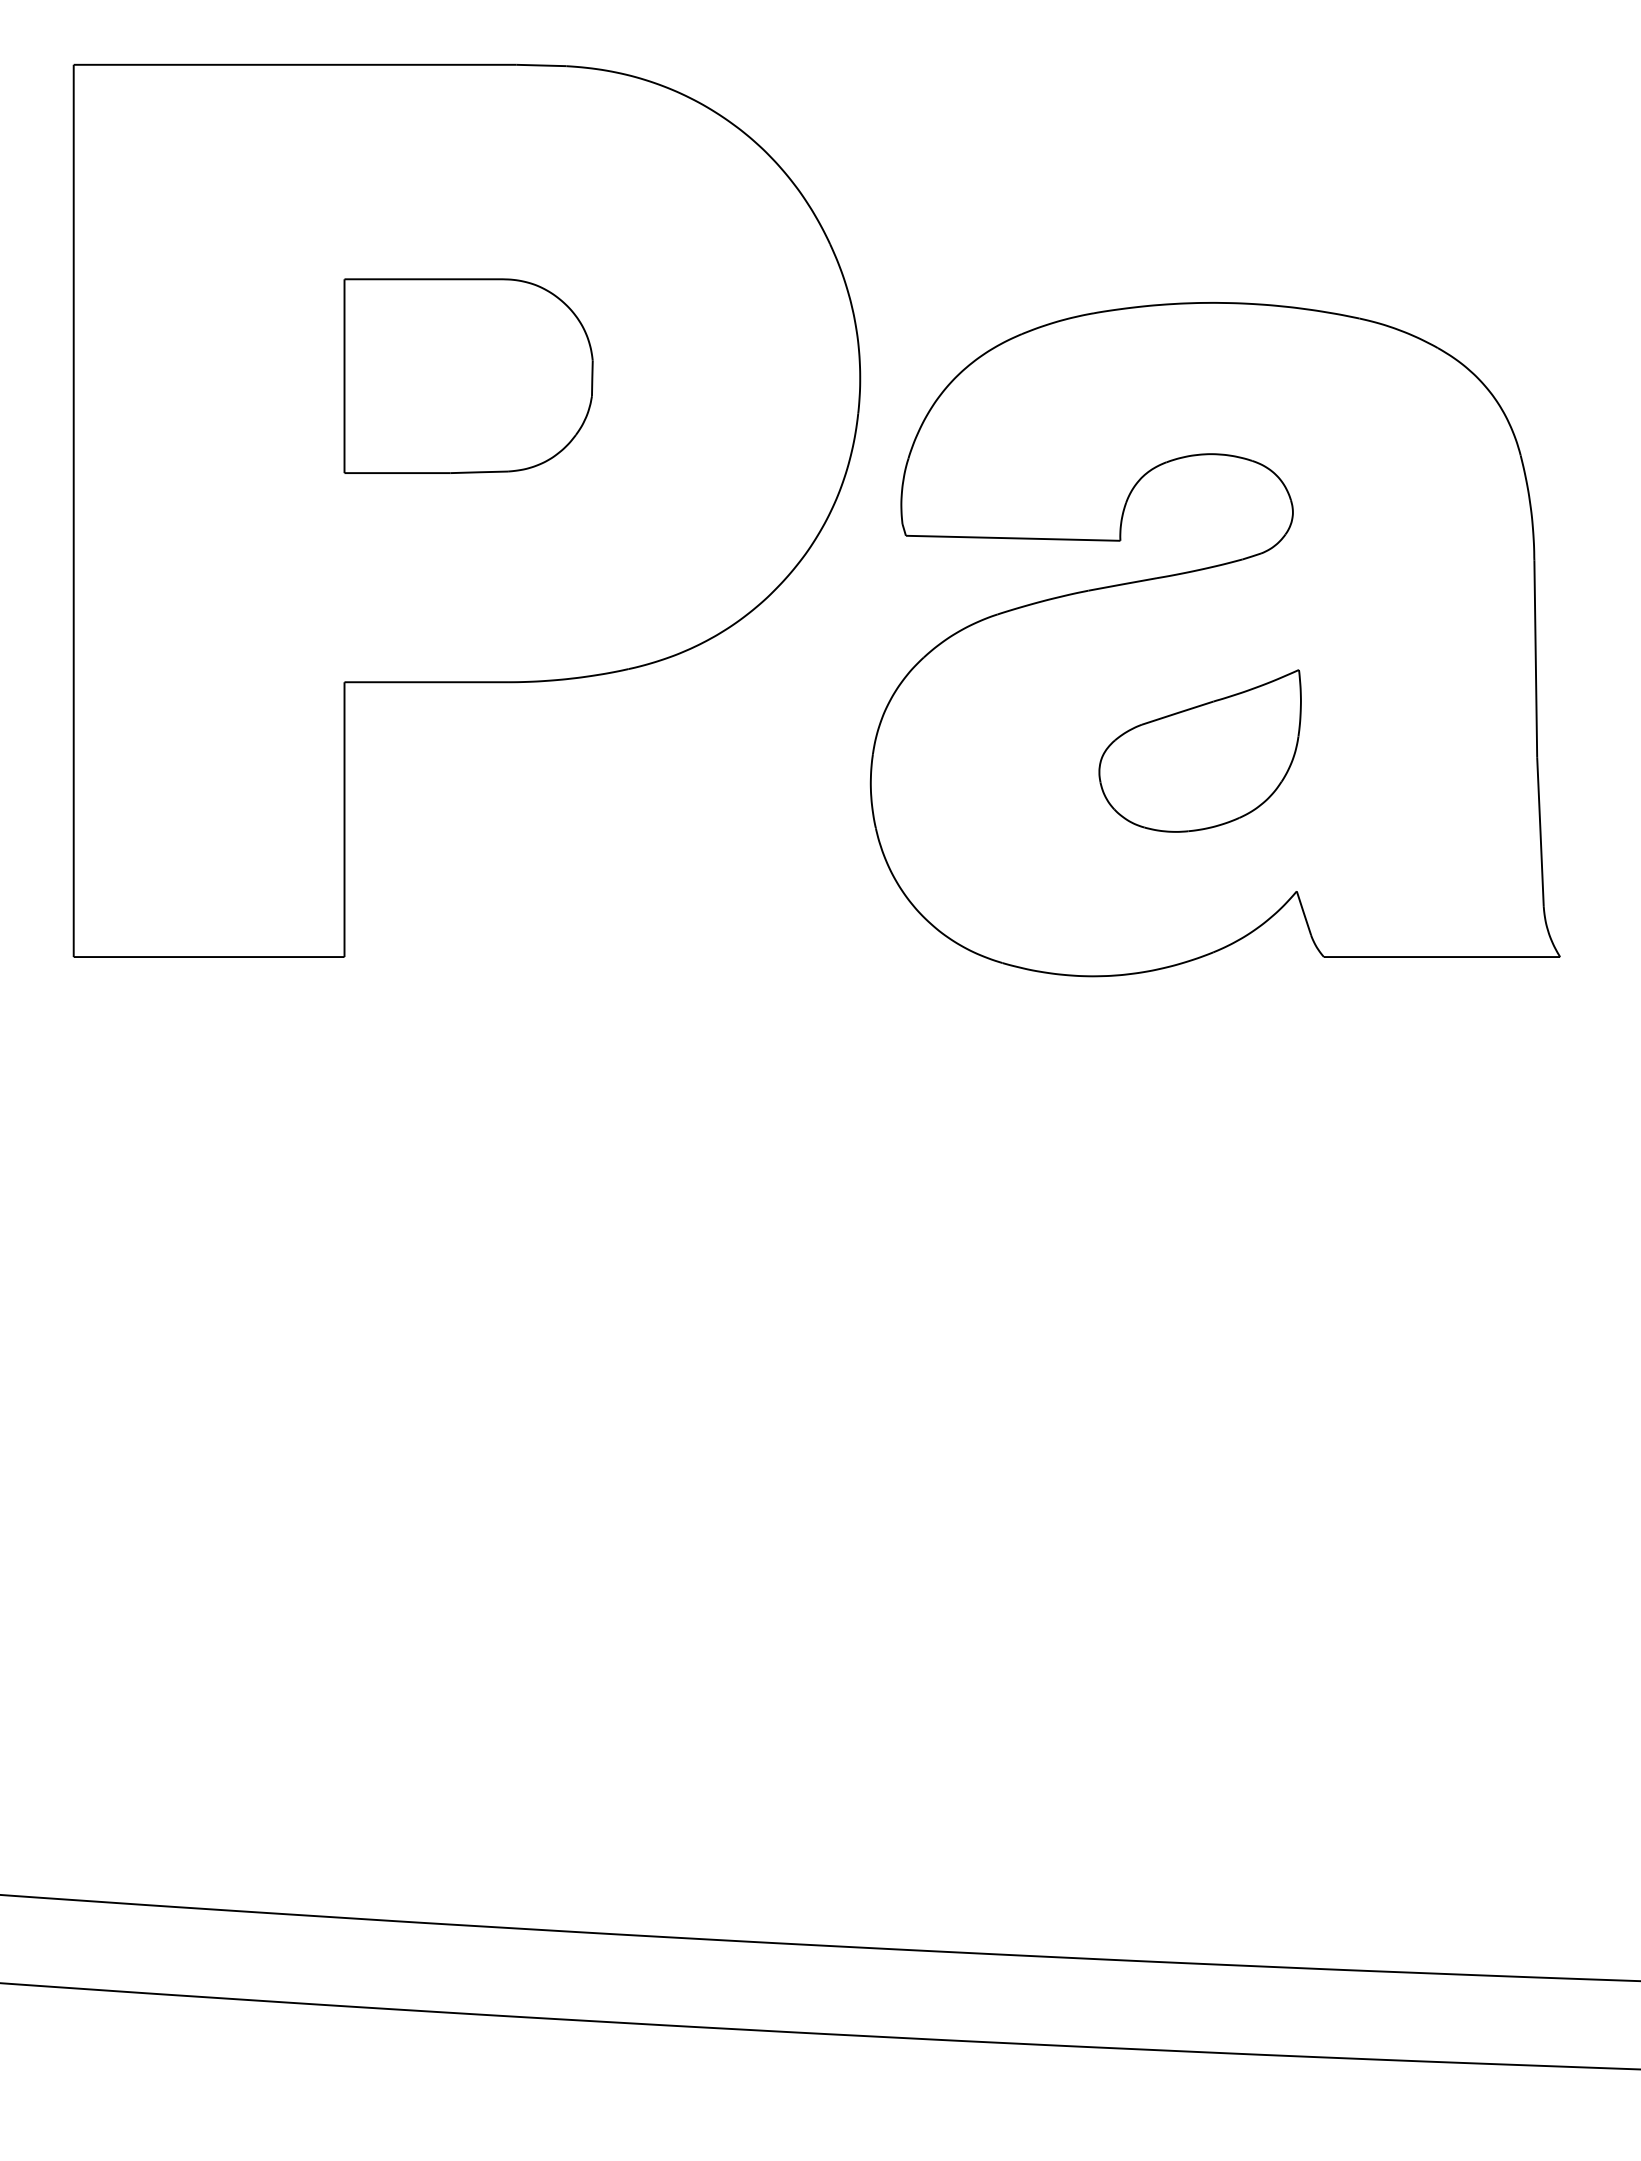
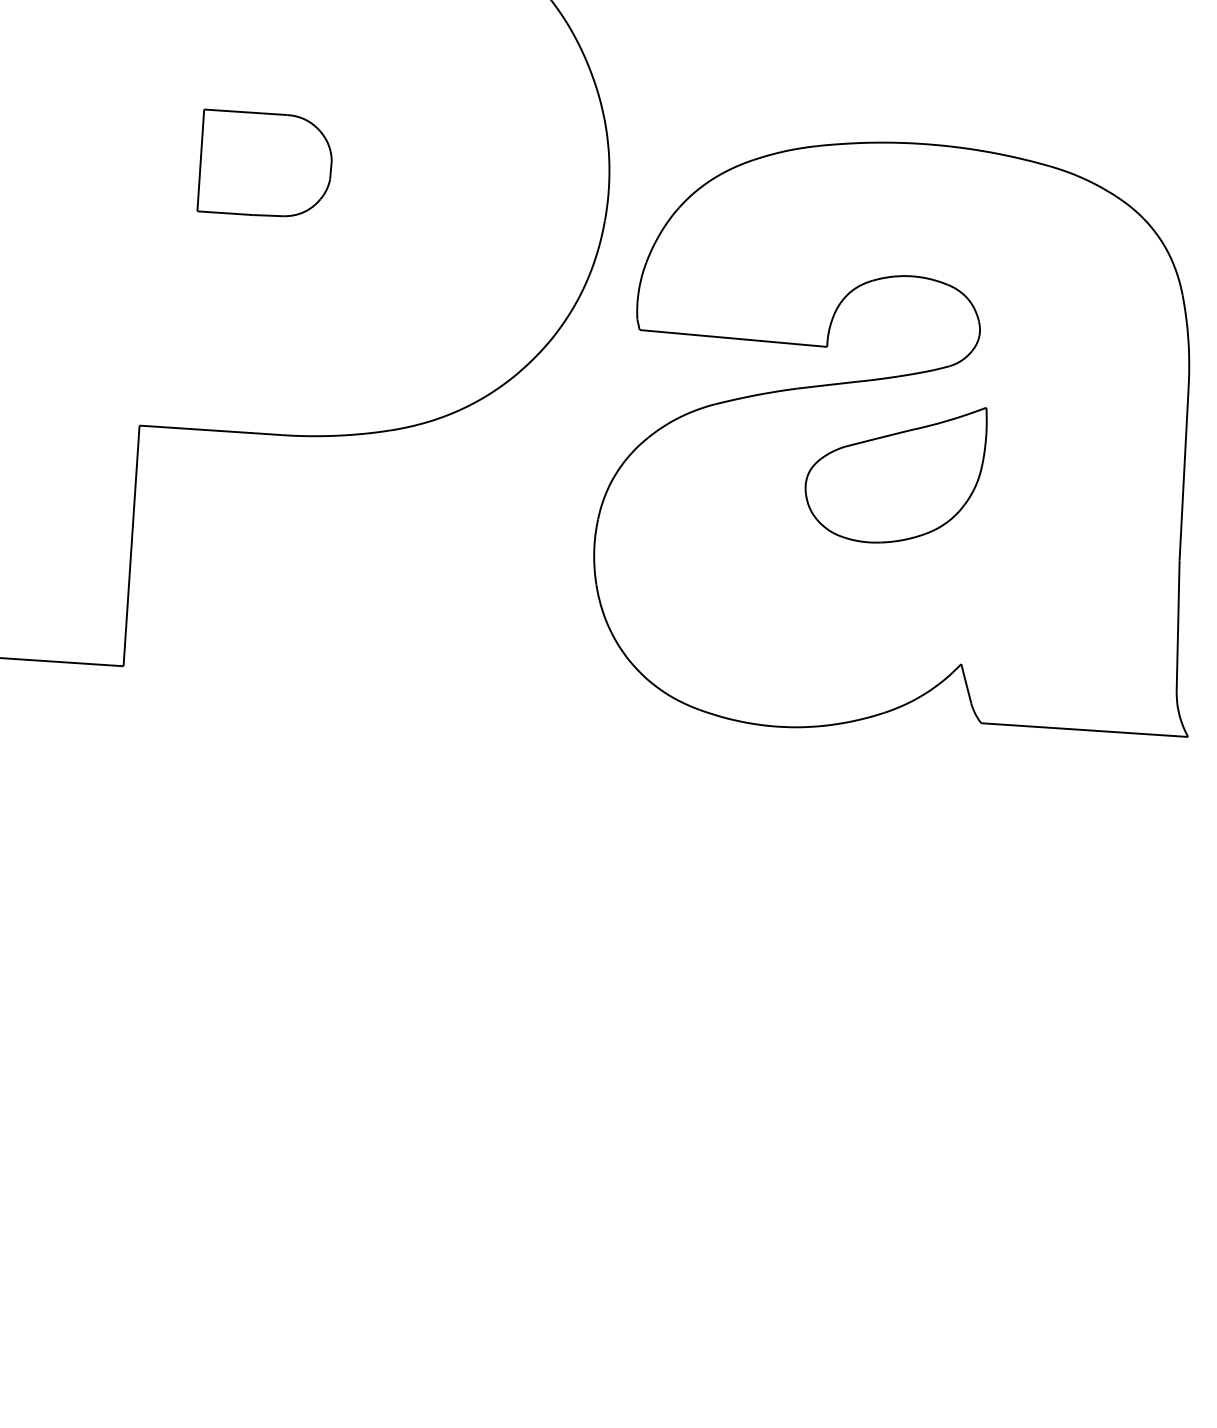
part: (468, 375) -> (265, 164), size x0.6
part: (1199, 750) -> (894, 472), moved

